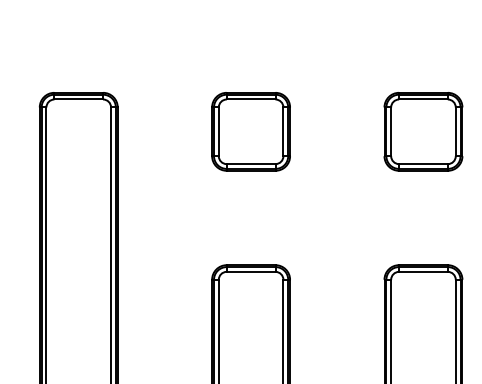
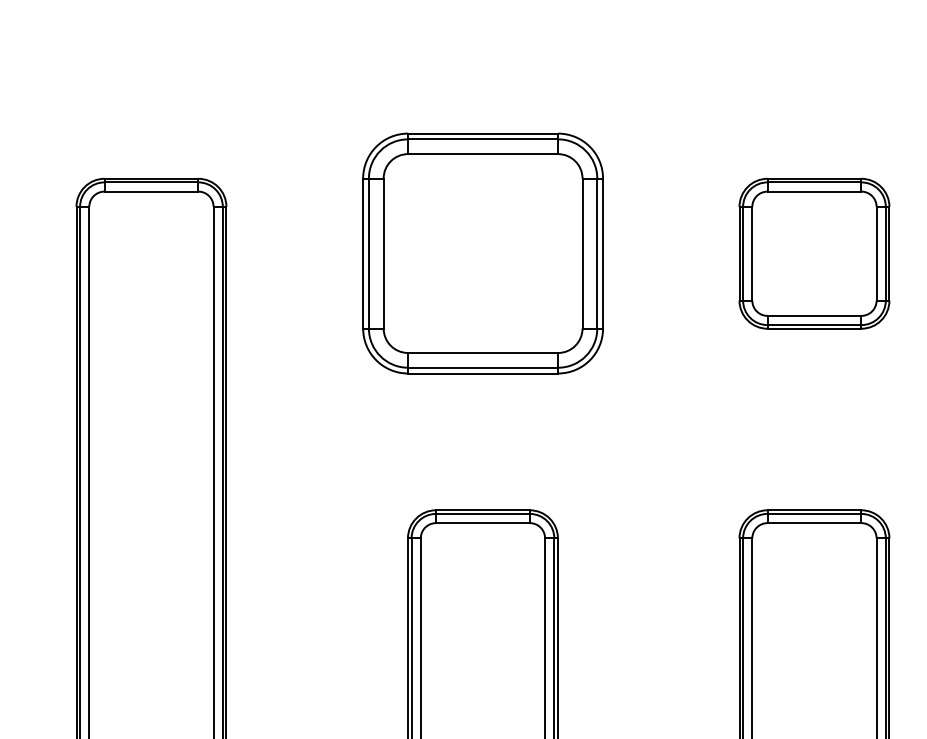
part: (250, 131) -> (481, 253), size x1.6

